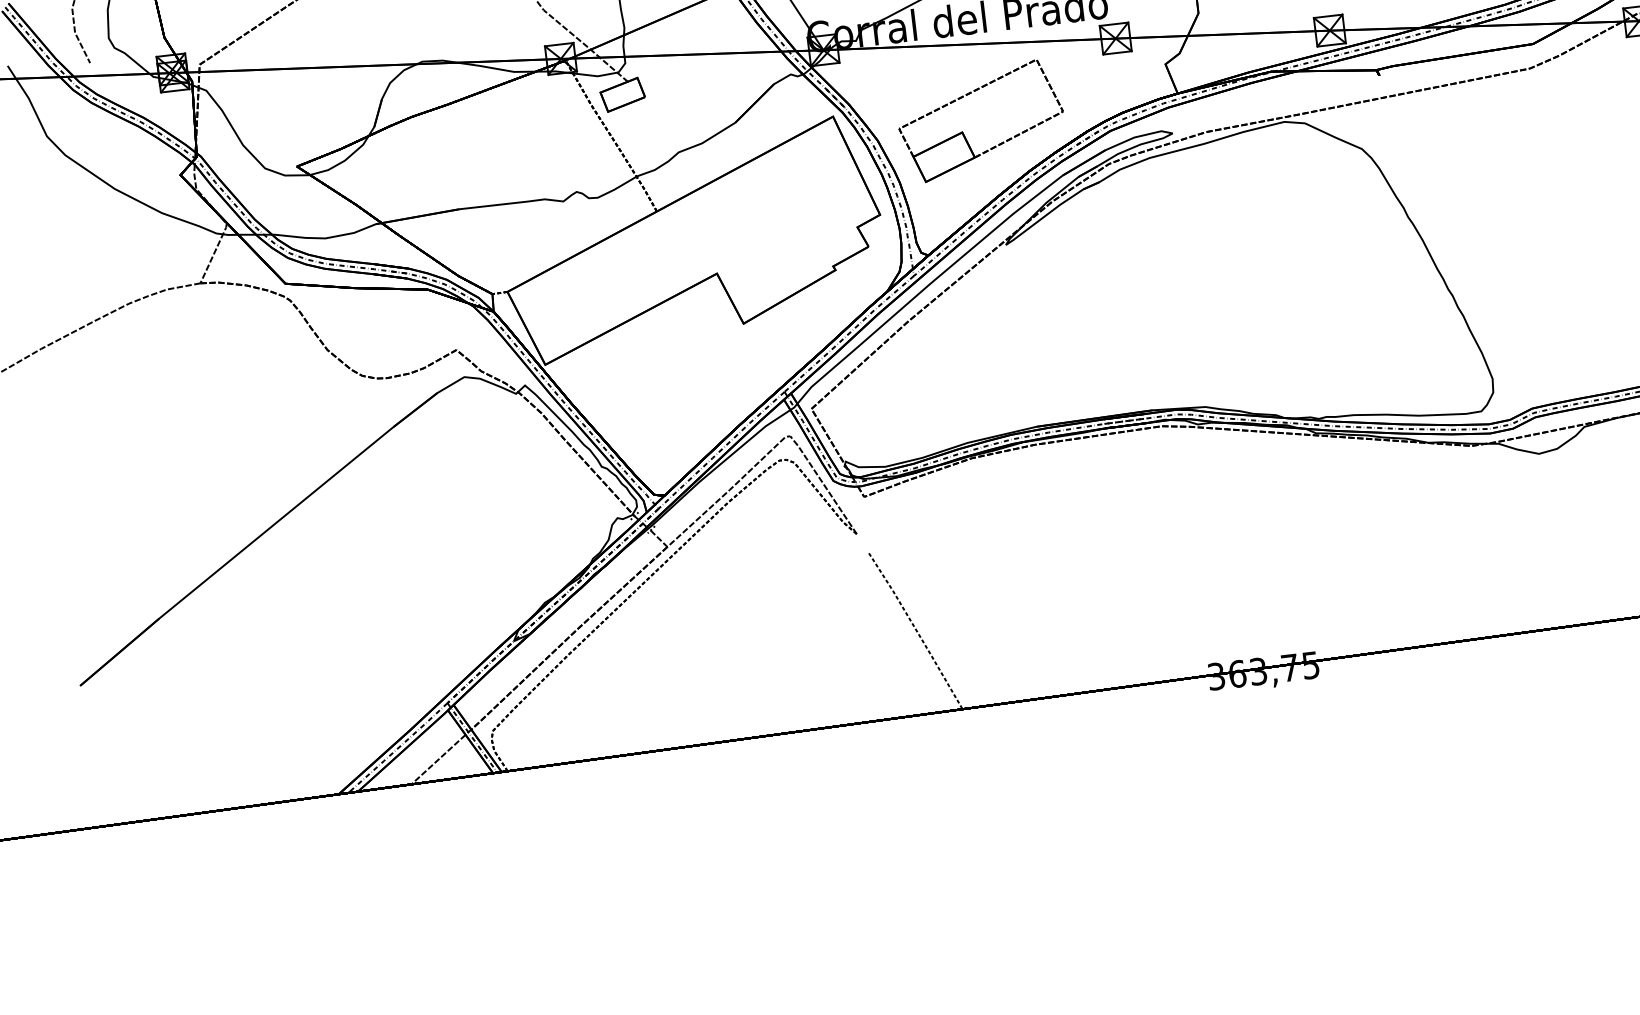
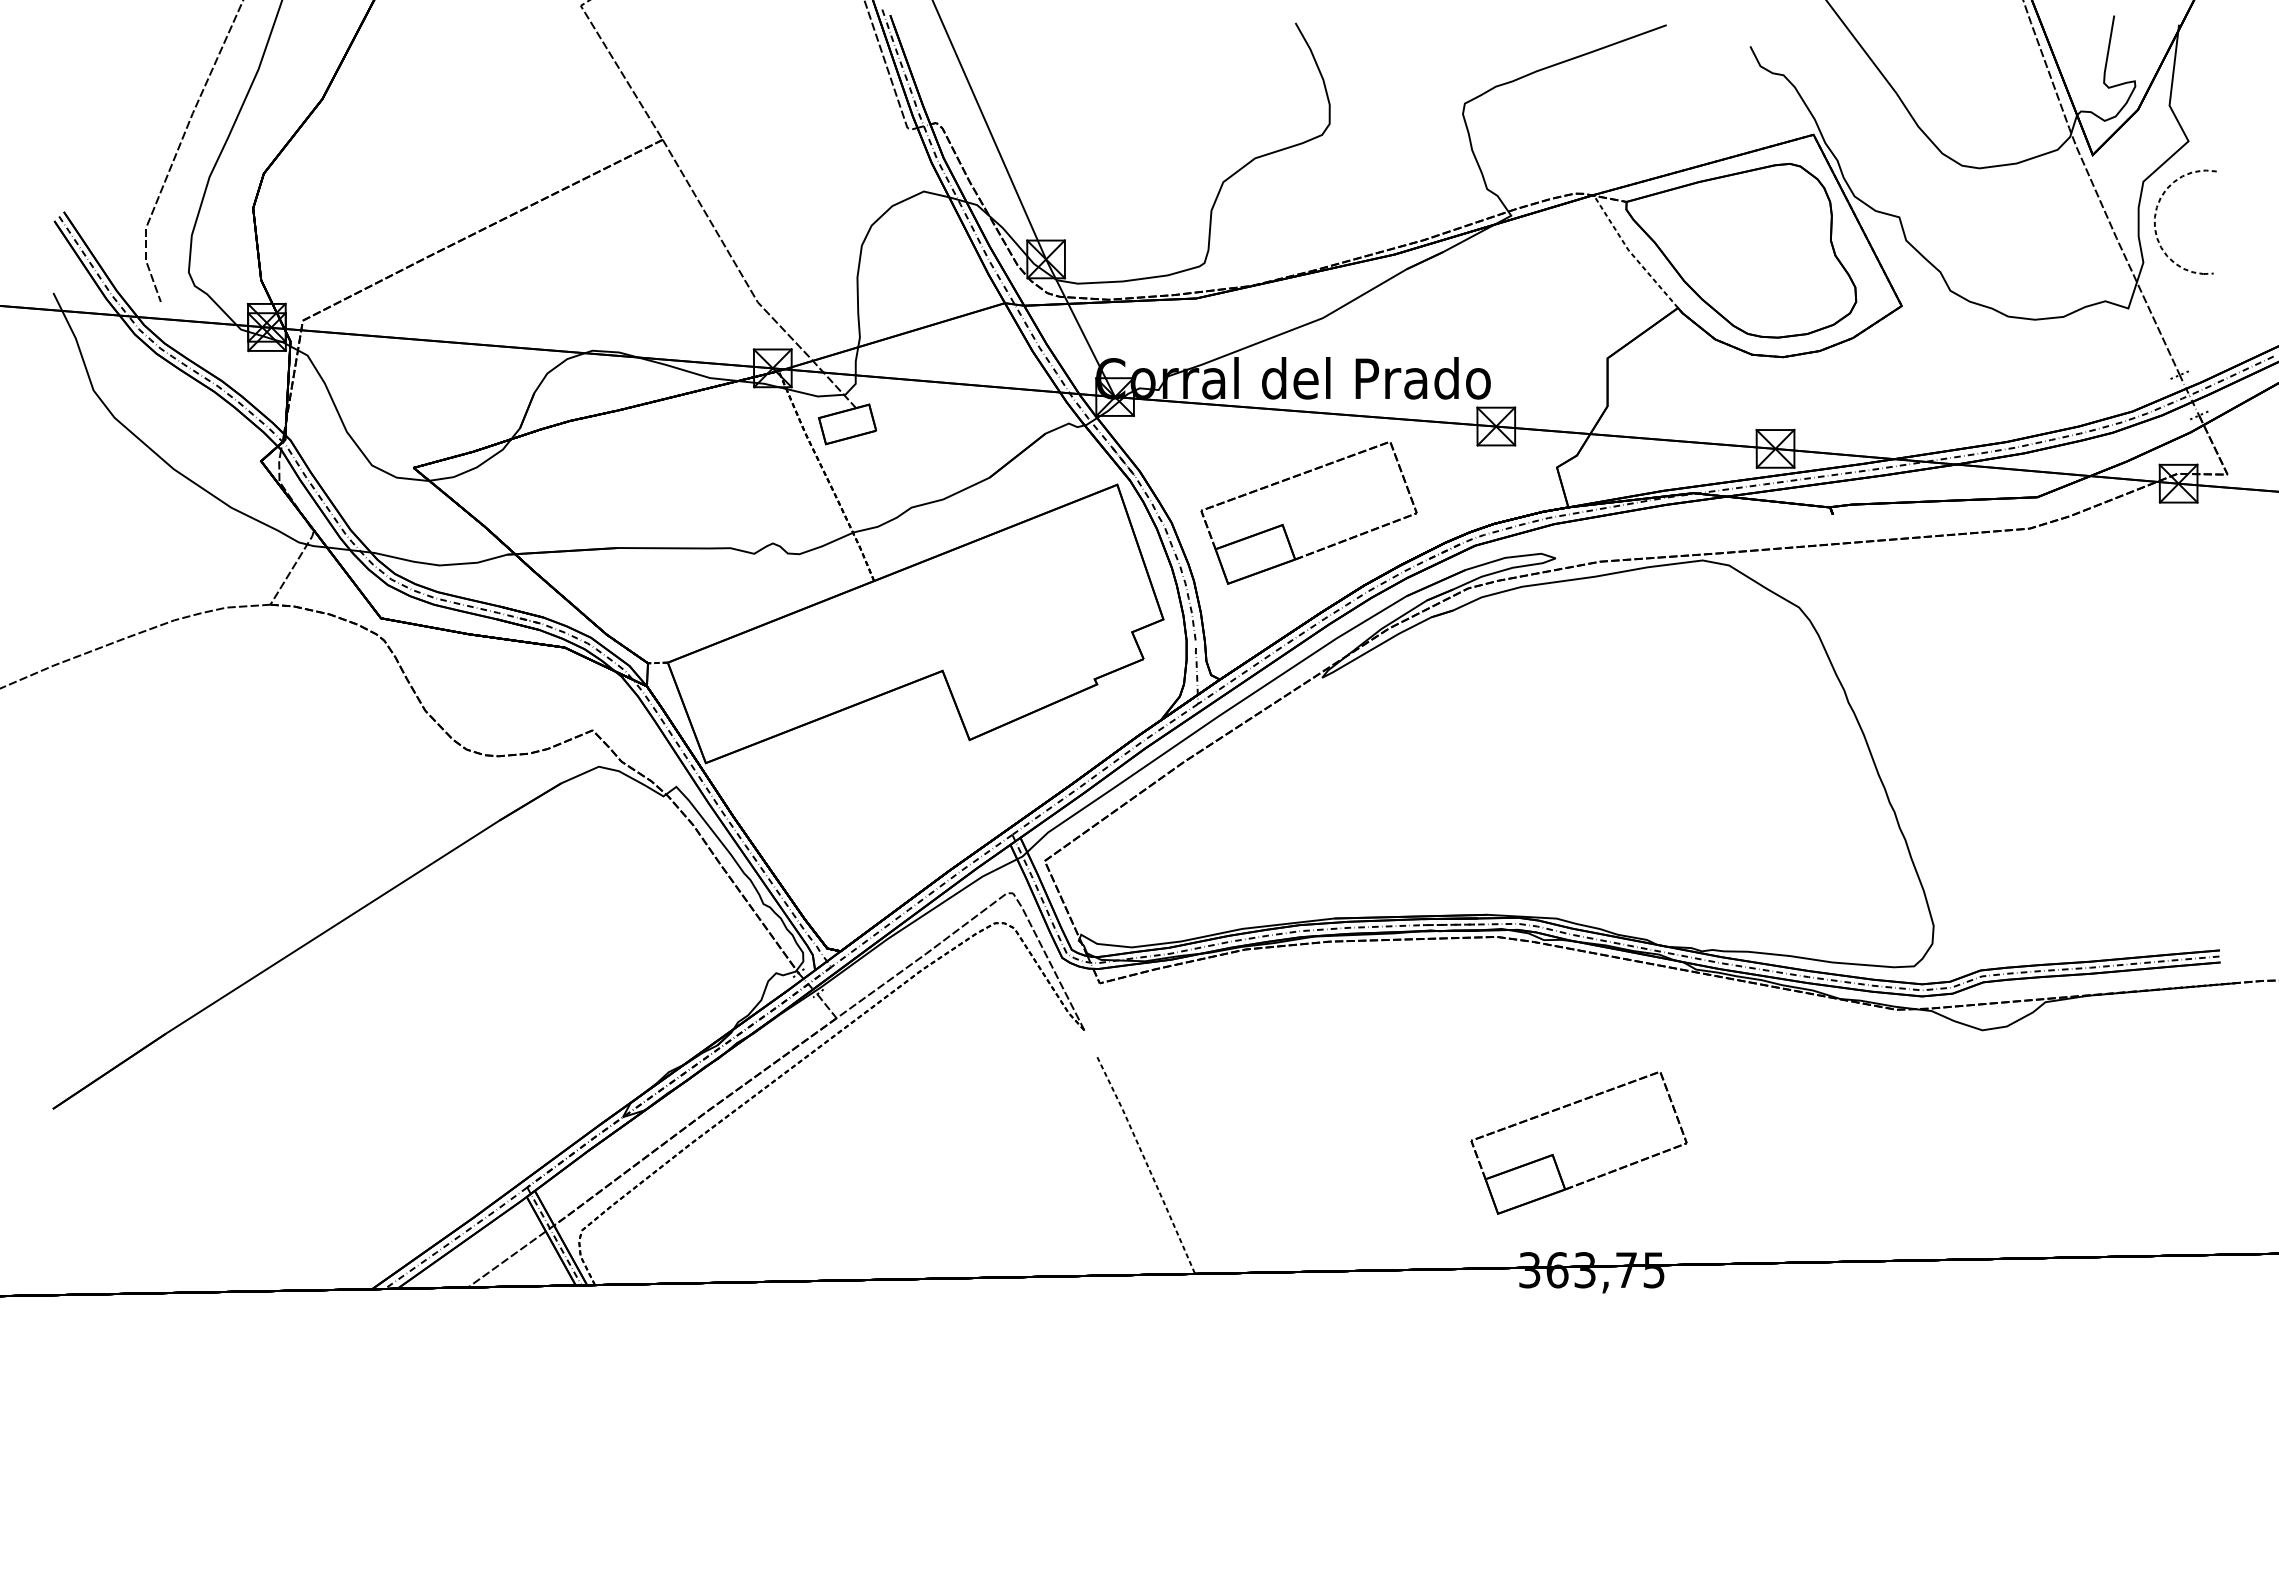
part: (1224, 586) -> (1553, 1154), added

